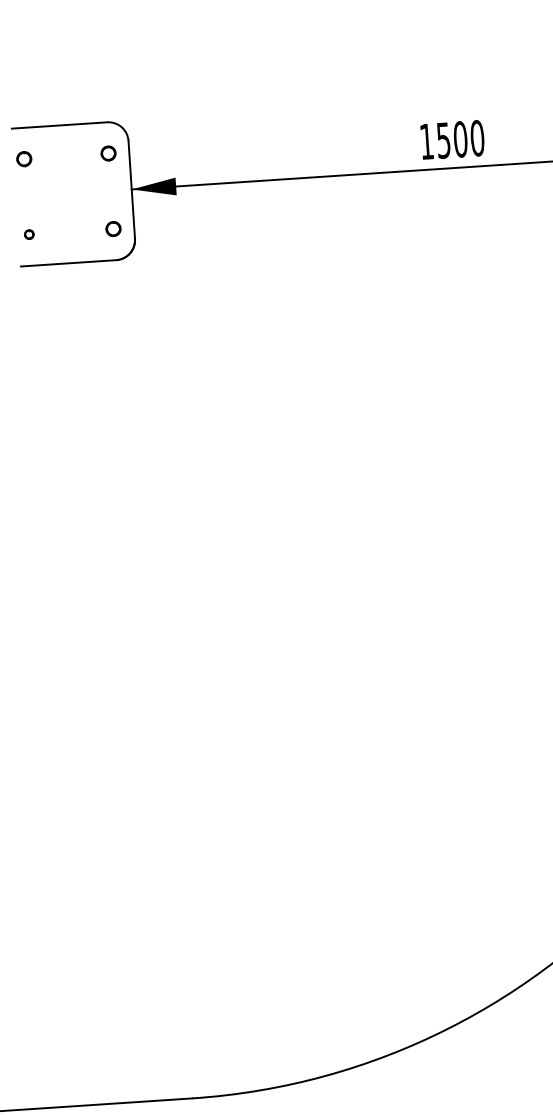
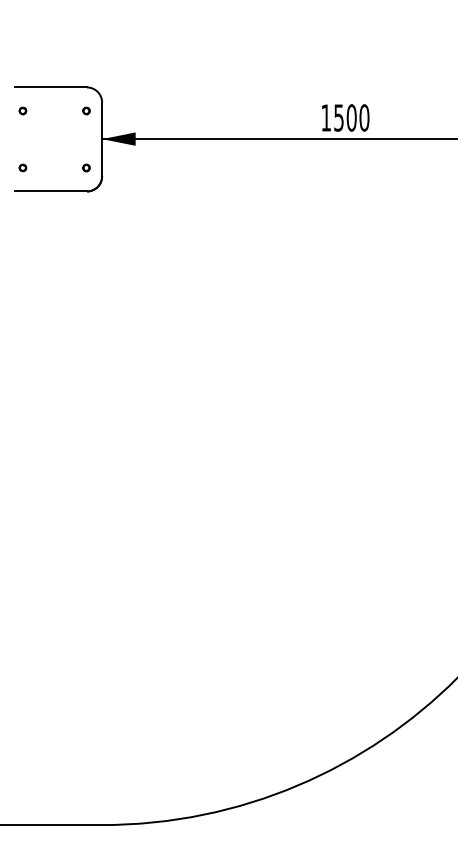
part: (108, 152) -> (86, 110), size x0.62
part: (23, 158) -> (22, 110), size x0.62
part: (113, 228) -> (86, 167), size x0.62

